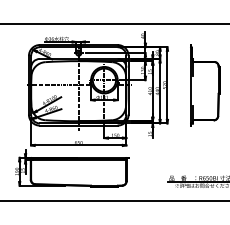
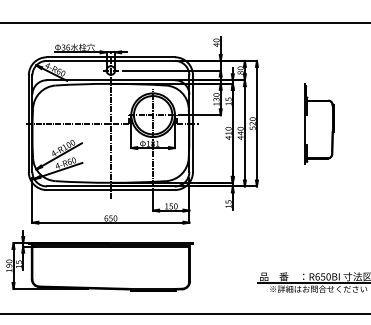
part: (205, 85) -> (319, 123), size x0.6

